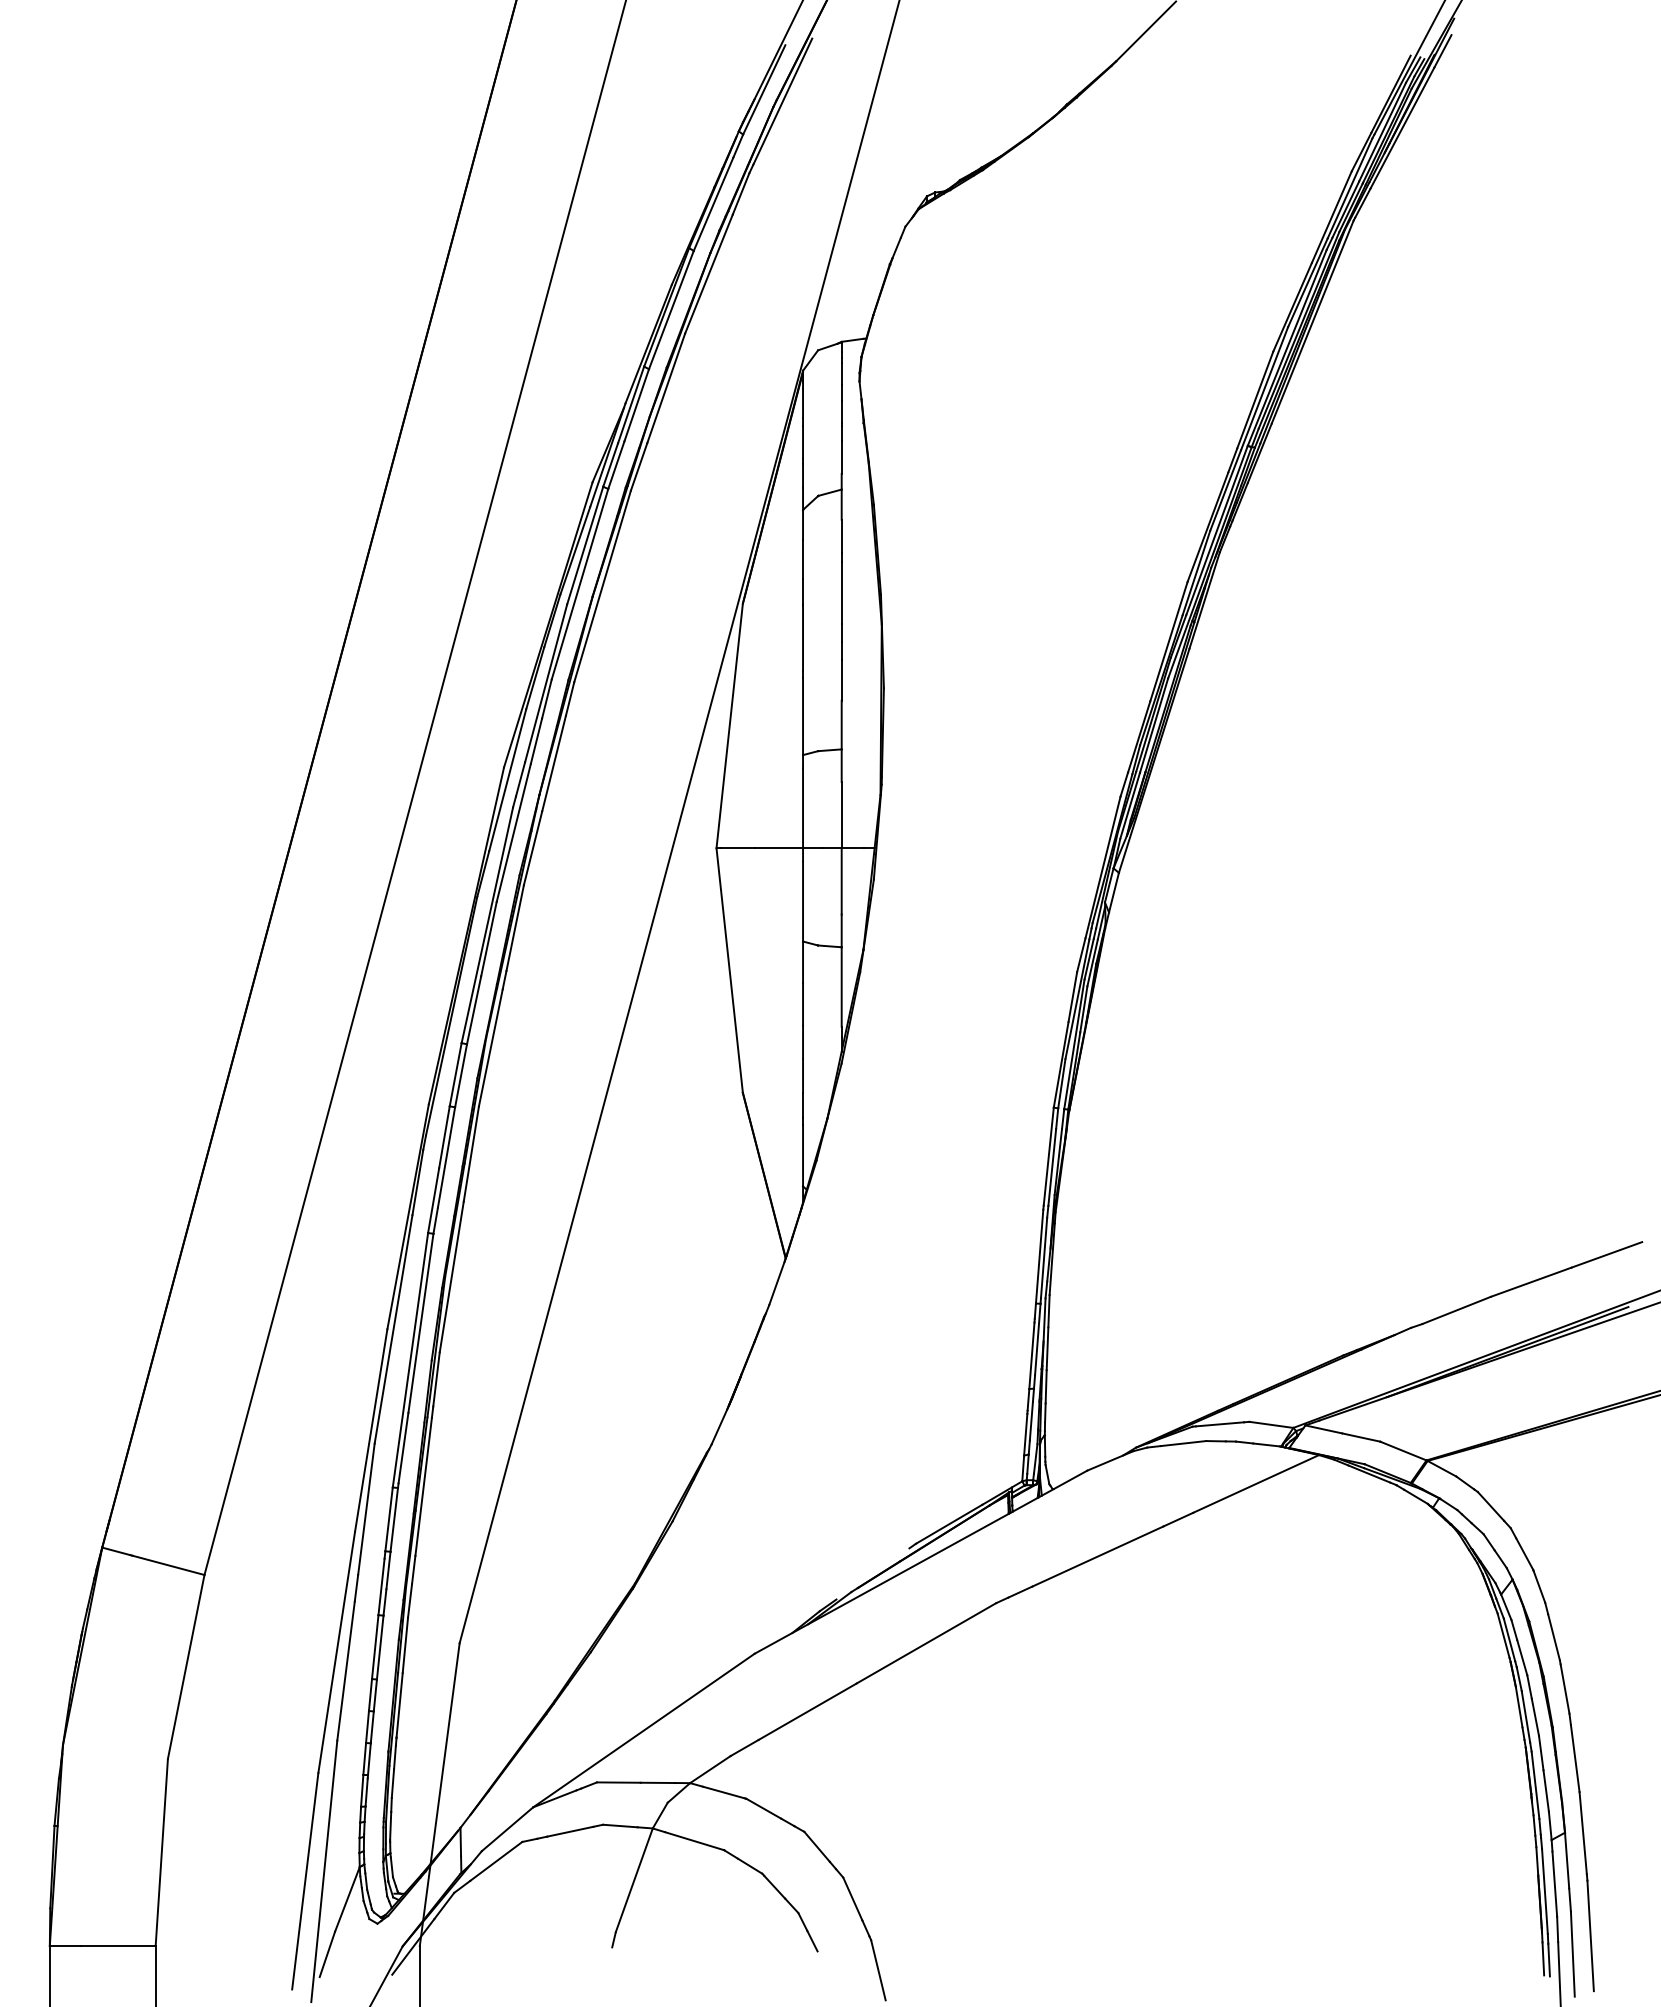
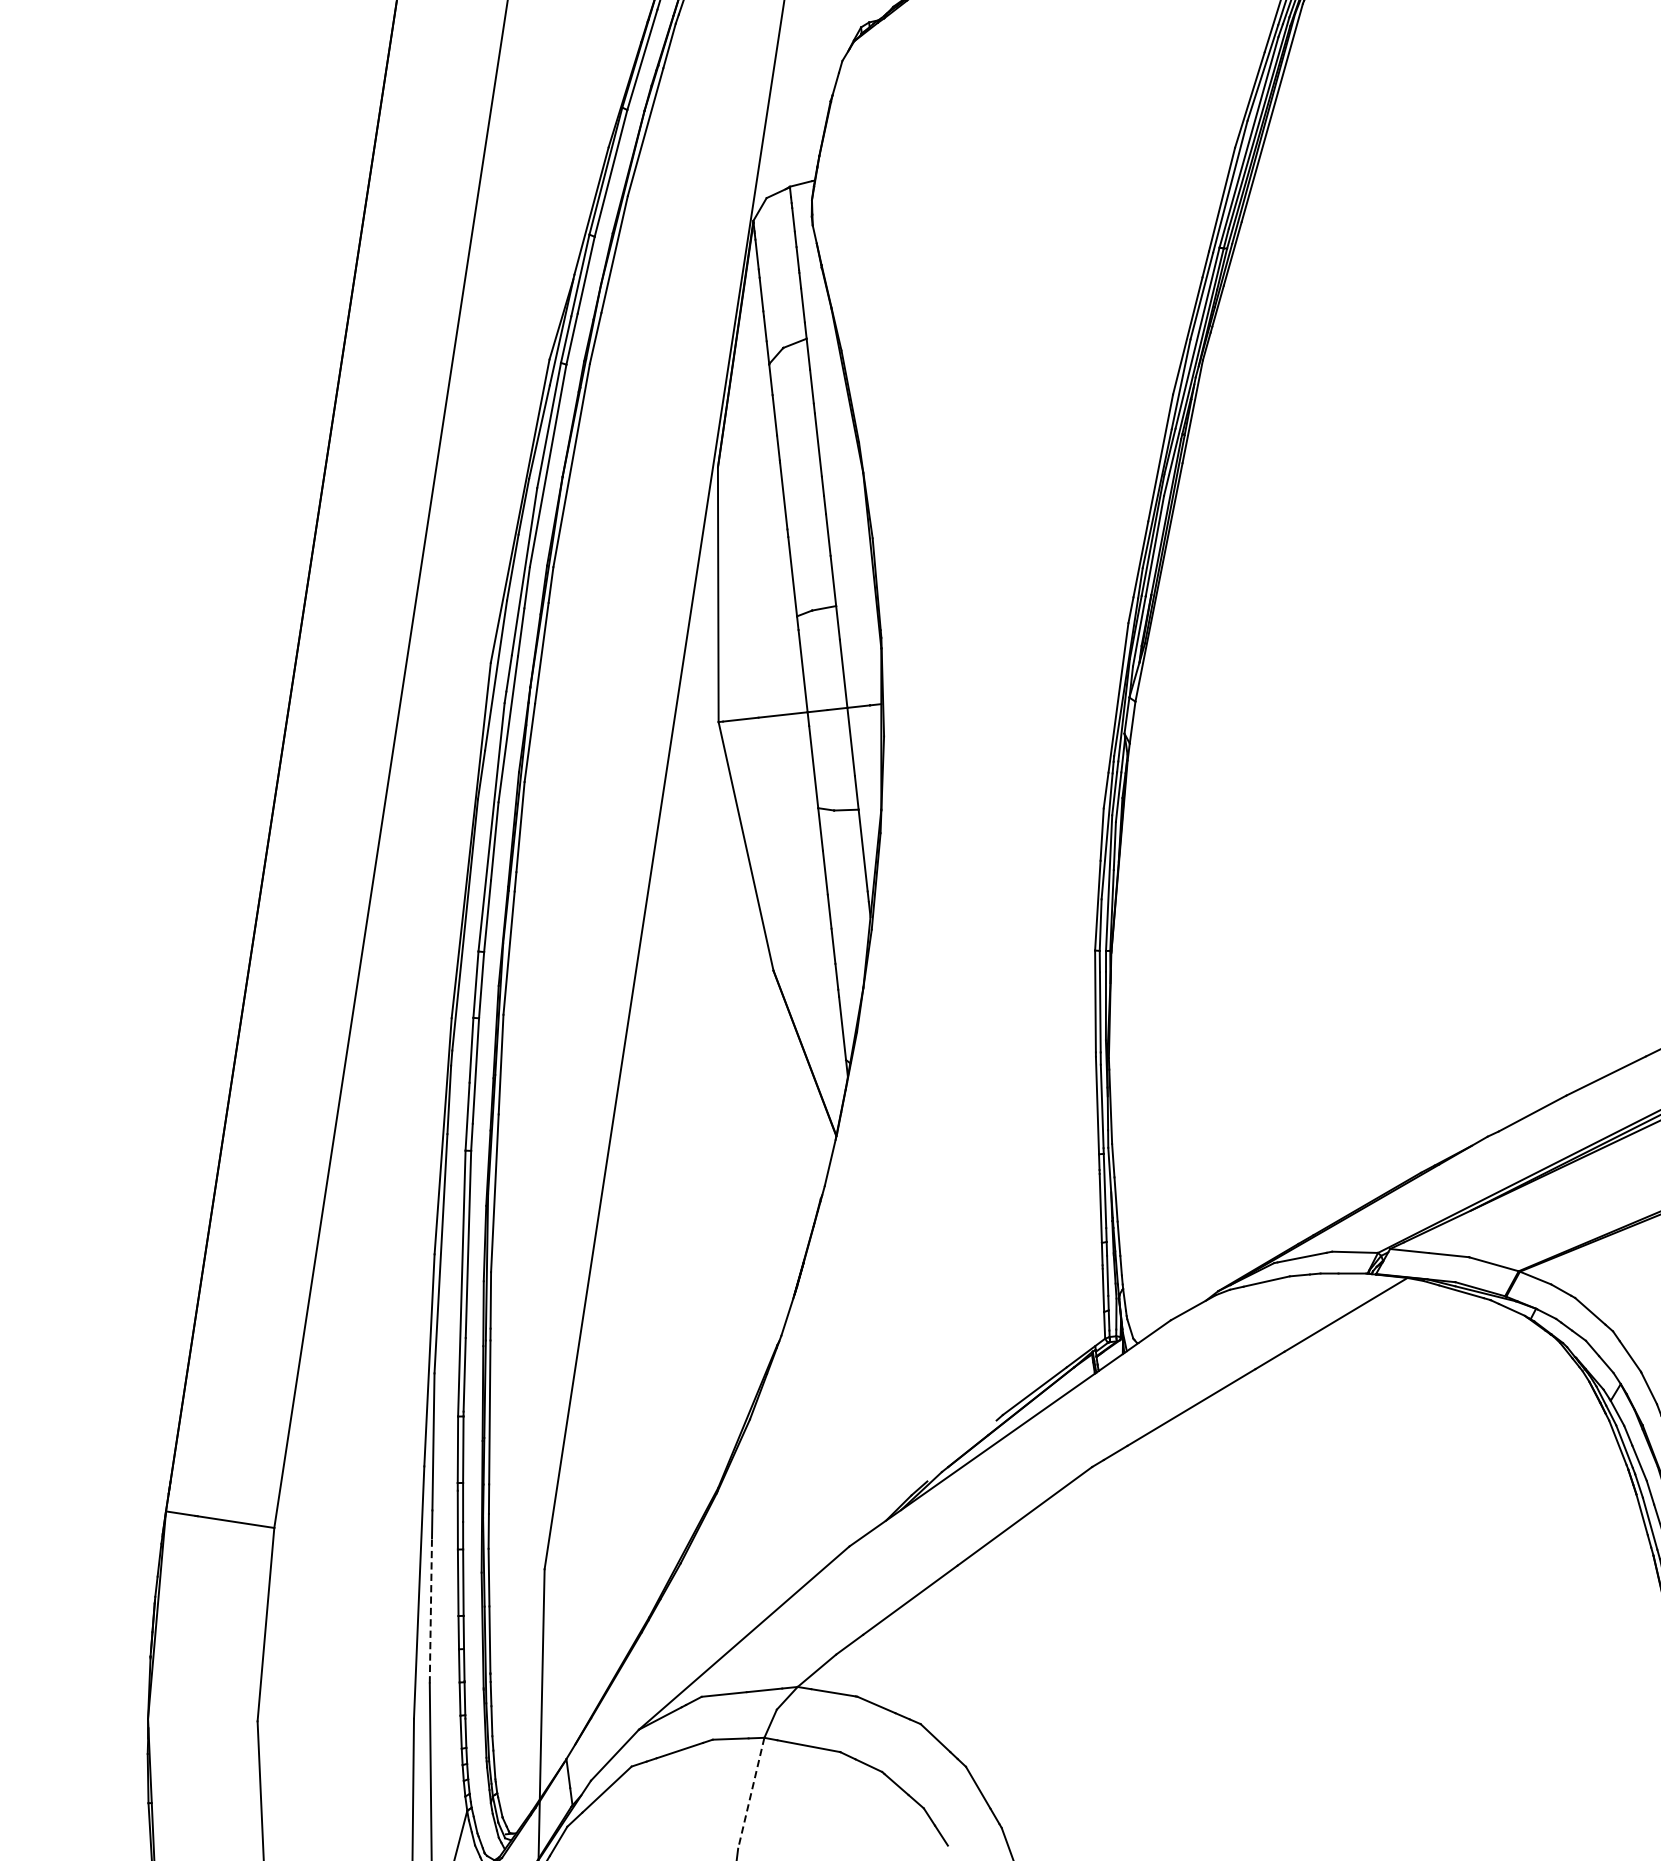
line: (346, 1670) -> (431, 1610), solid -> dashed
line: (634, 1880) -> (751, 1793), solid -> dashed

